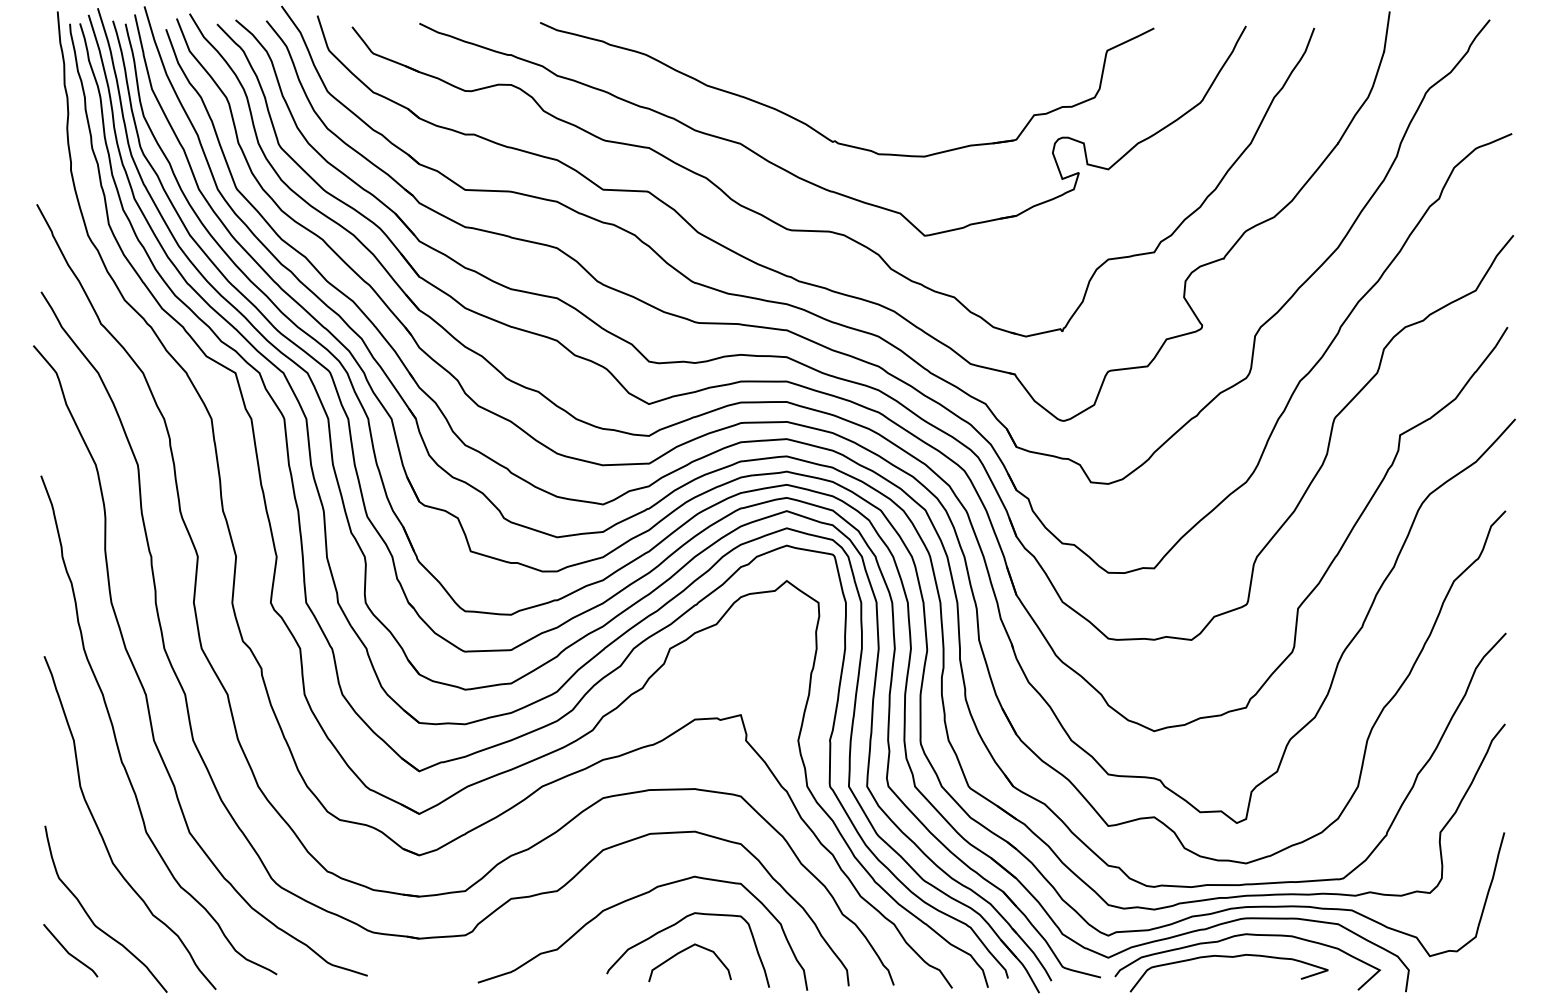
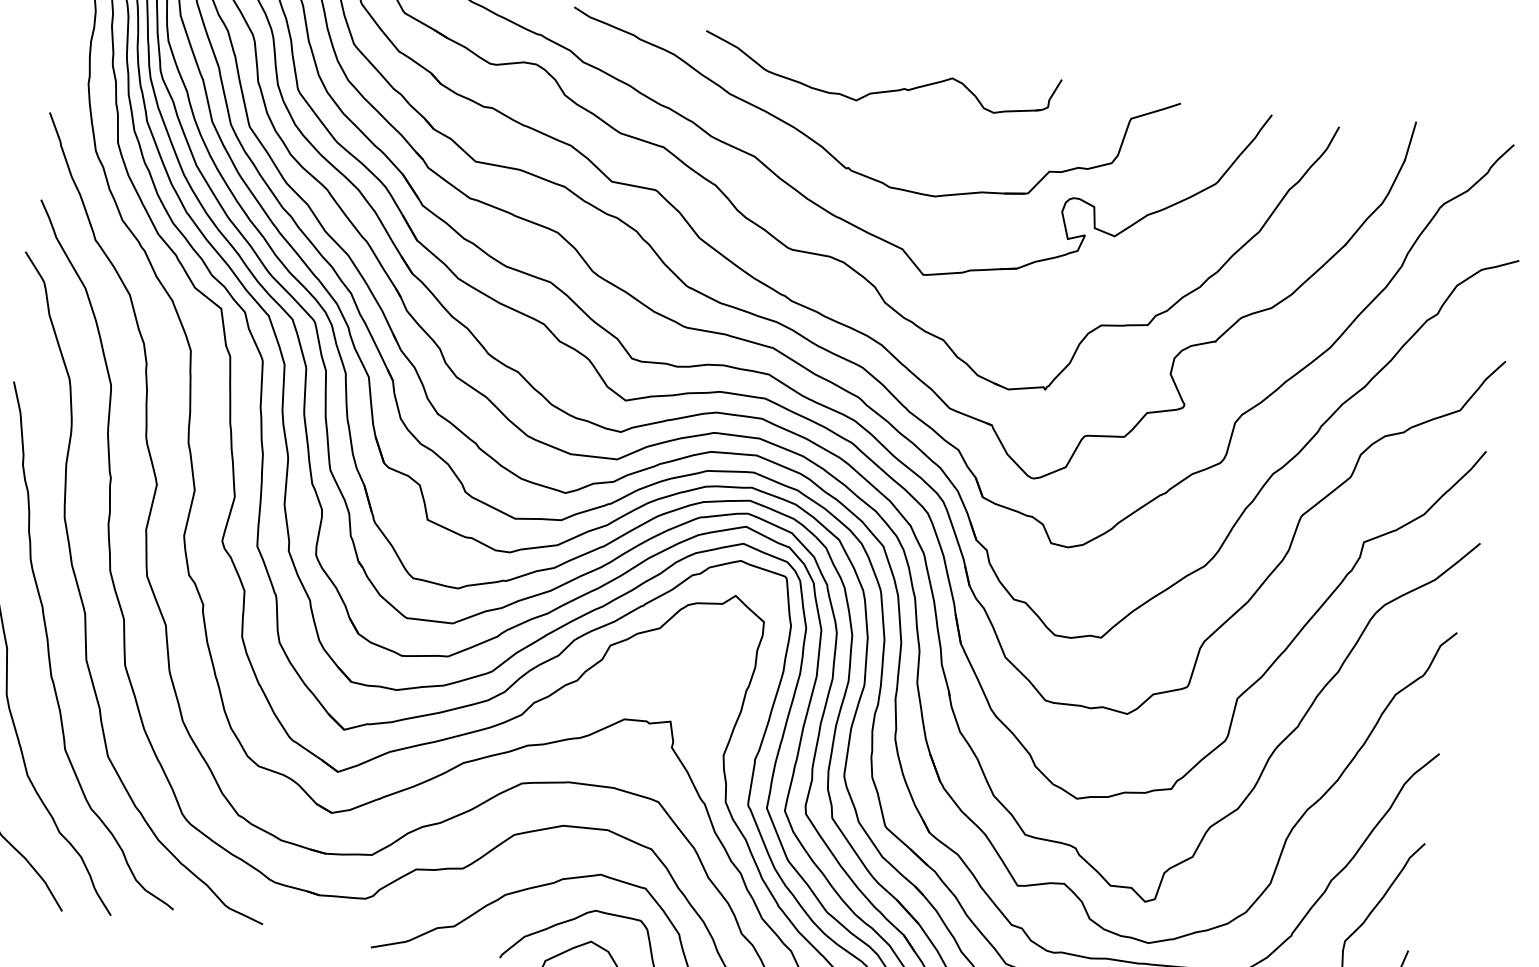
part: (855, 60) -> (880, 91), added

